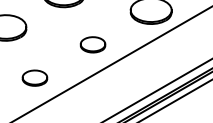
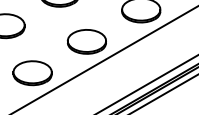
part: (92, 44) -> (86, 41), size x1.67
part: (34, 77) -> (32, 72), size x1.67

